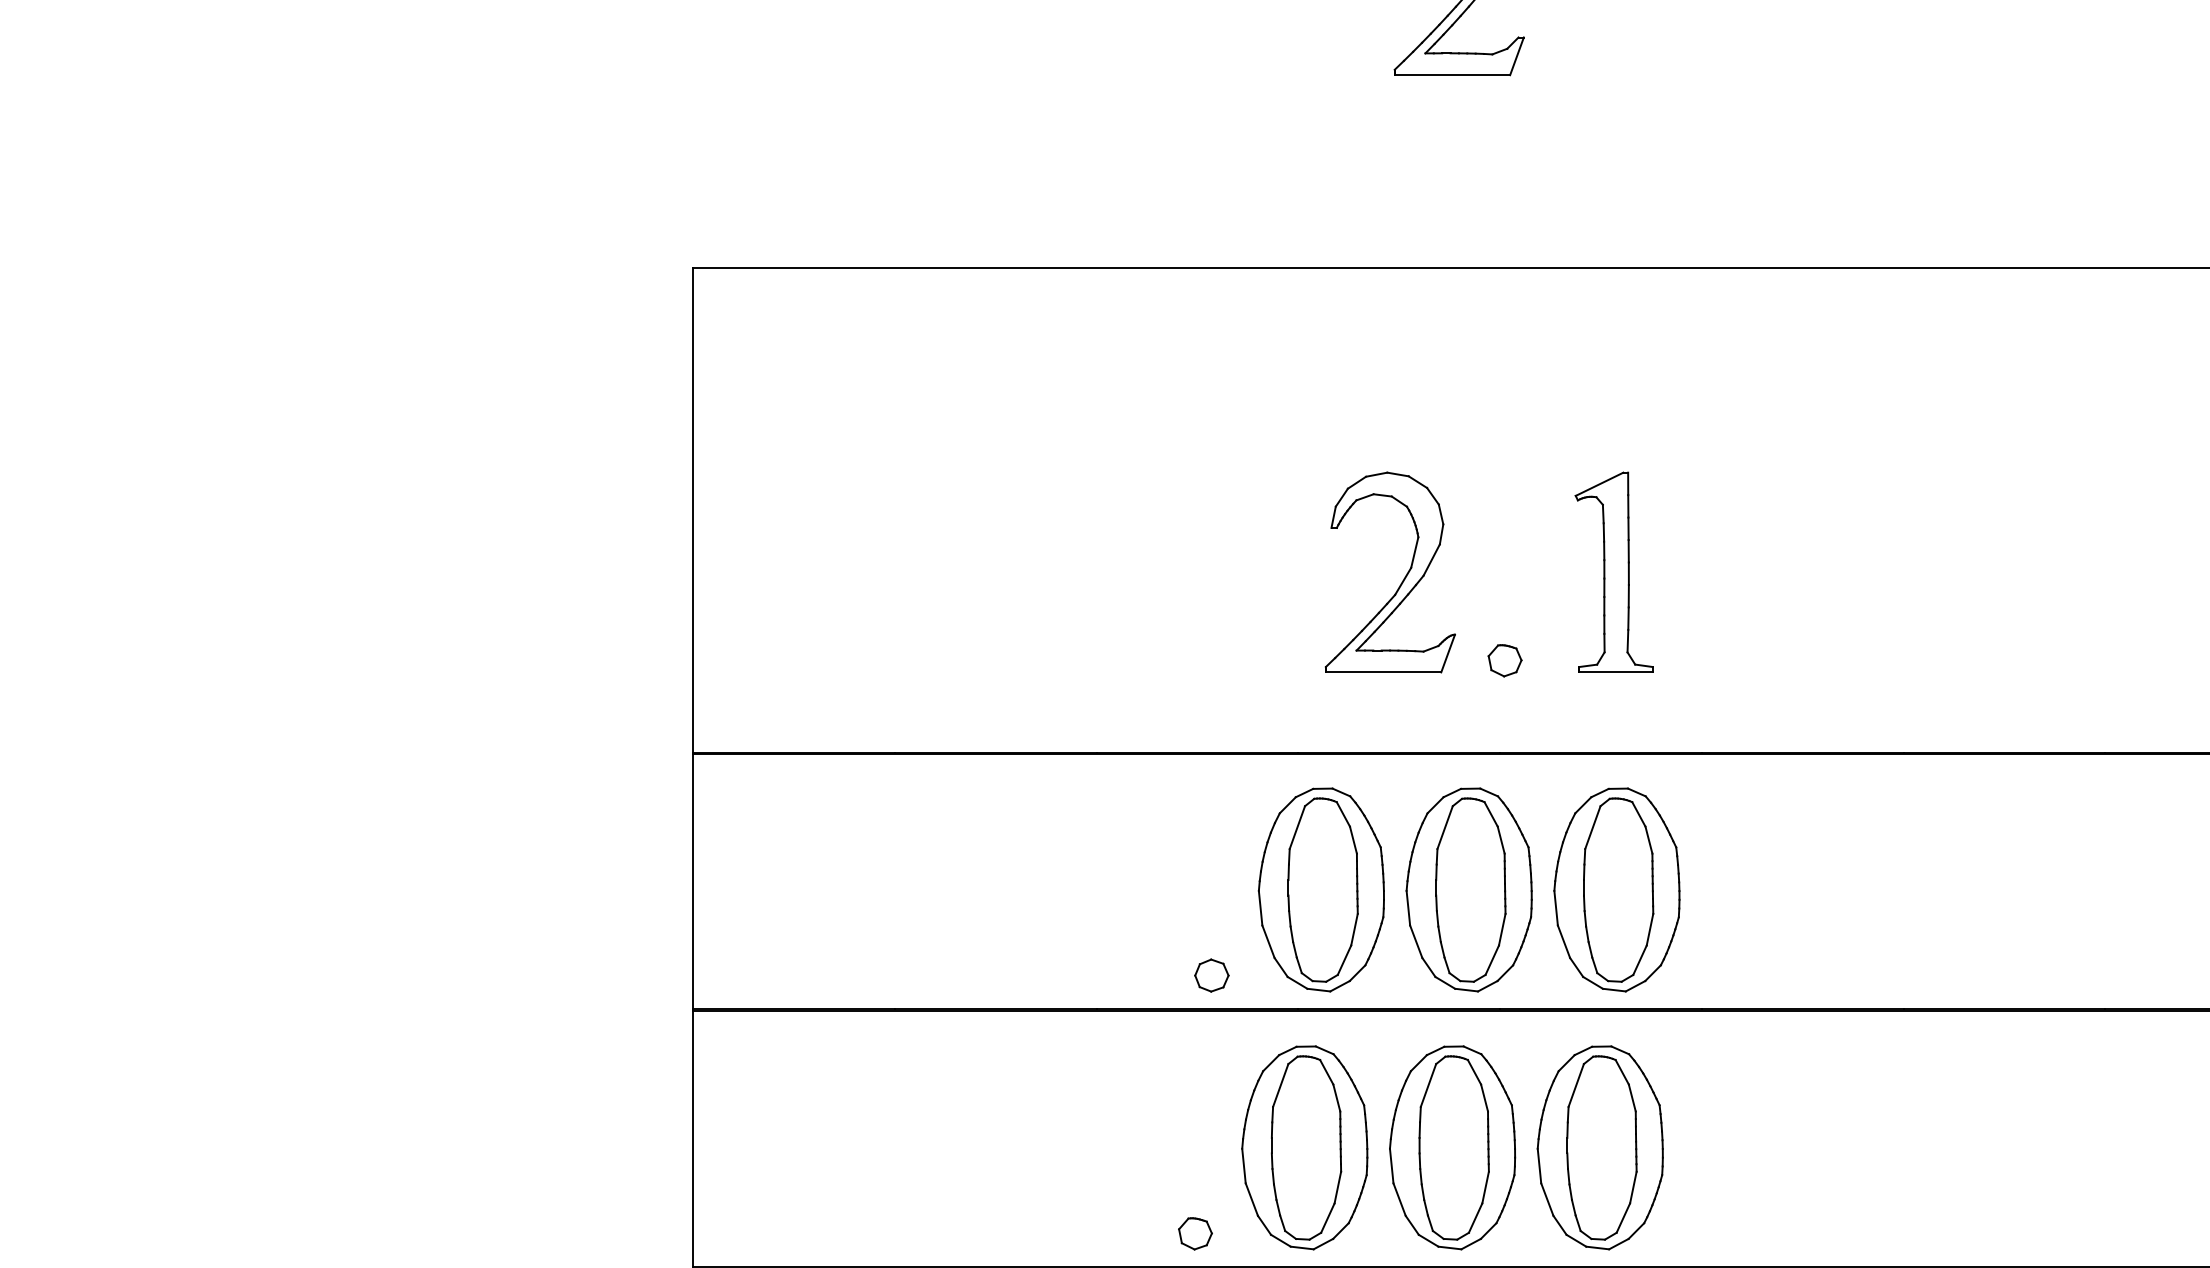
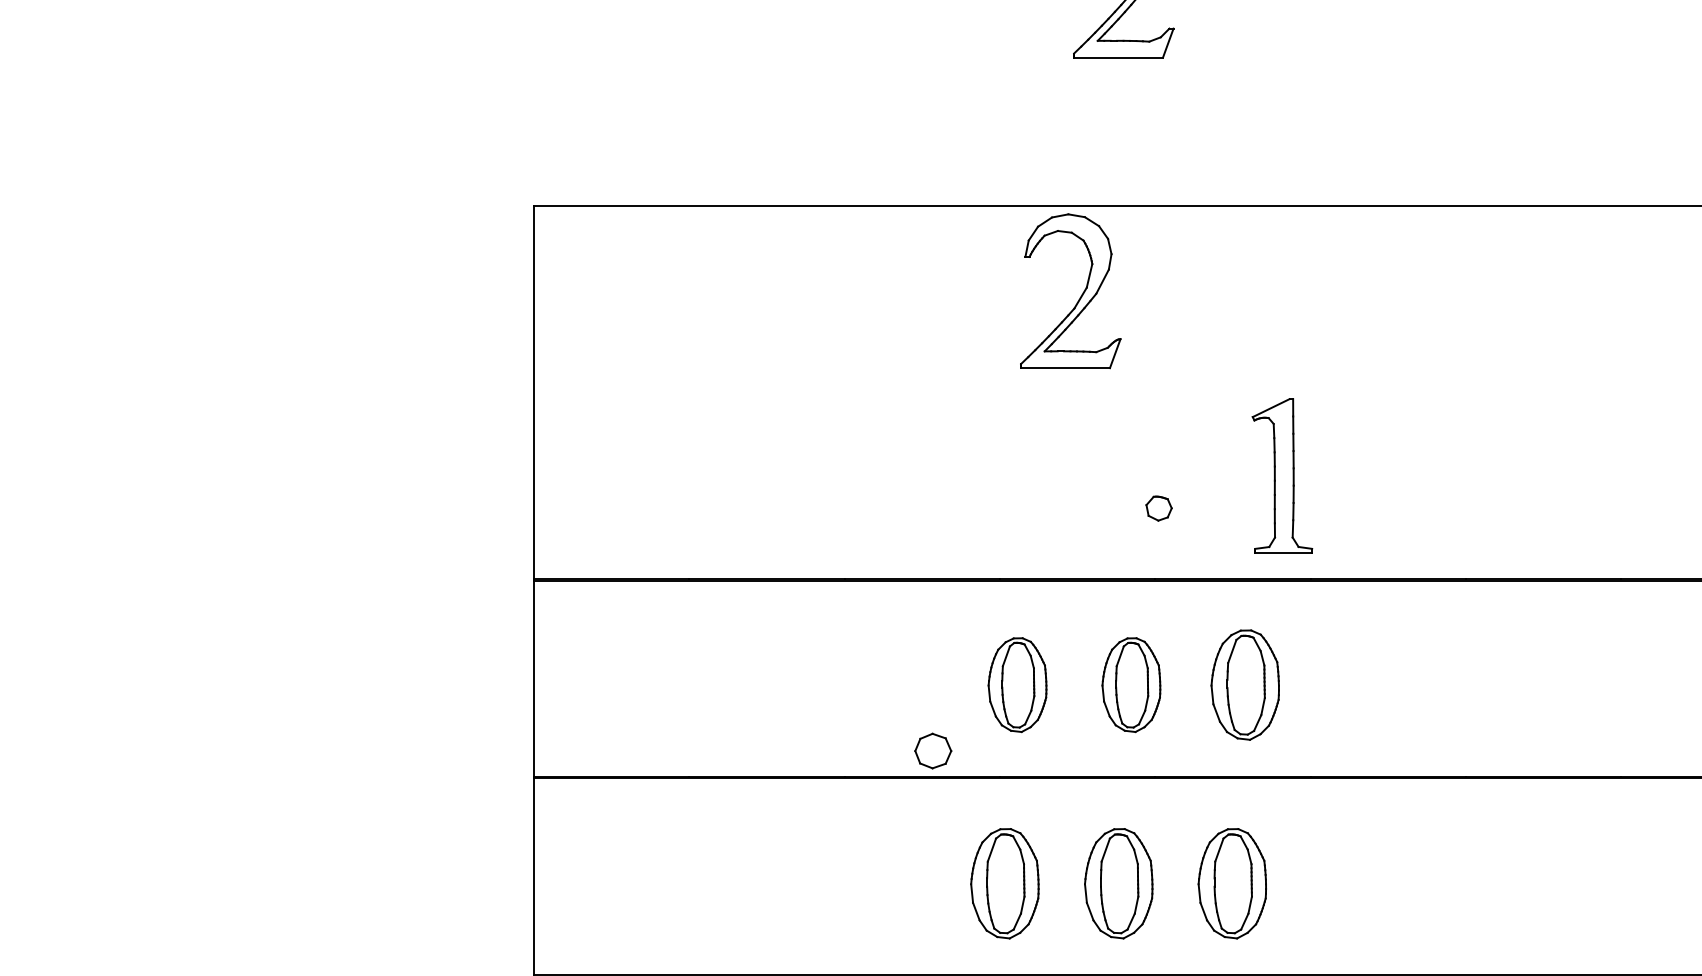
part: (1613, 571) -> (1281, 475), moved
part: (1403, 578) -> (1080, 295), moved
part: (1320, 889) -> (1016, 684), size x0.6
part: (1468, 889) -> (1130, 684), size x0.6
part: (1616, 889) -> (1244, 684), size x0.7
part: (1211, 975) -> (933, 750), size x1.4
part: (1304, 1147) -> (1004, 883), size x0.7
part: (1452, 1147) -> (1118, 883), size x0.7
part: (1599, 1147) -> (1231, 883), size x0.7
part: (1195, 1233) -> (920, 949), removed

